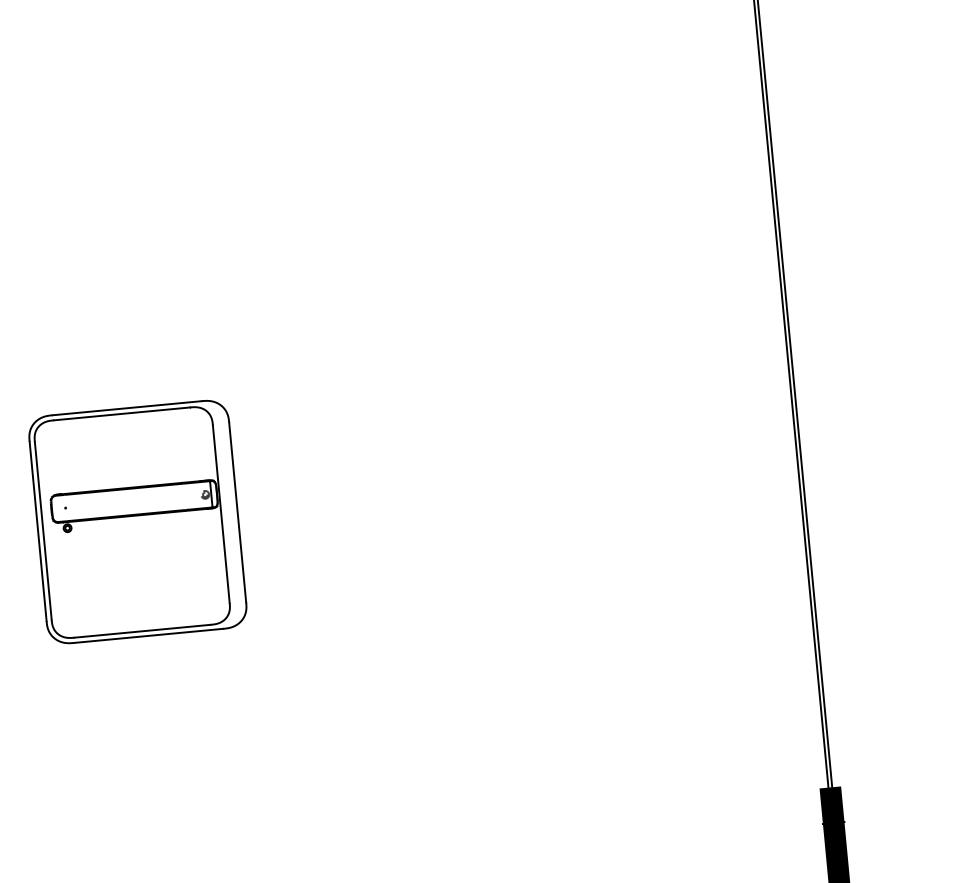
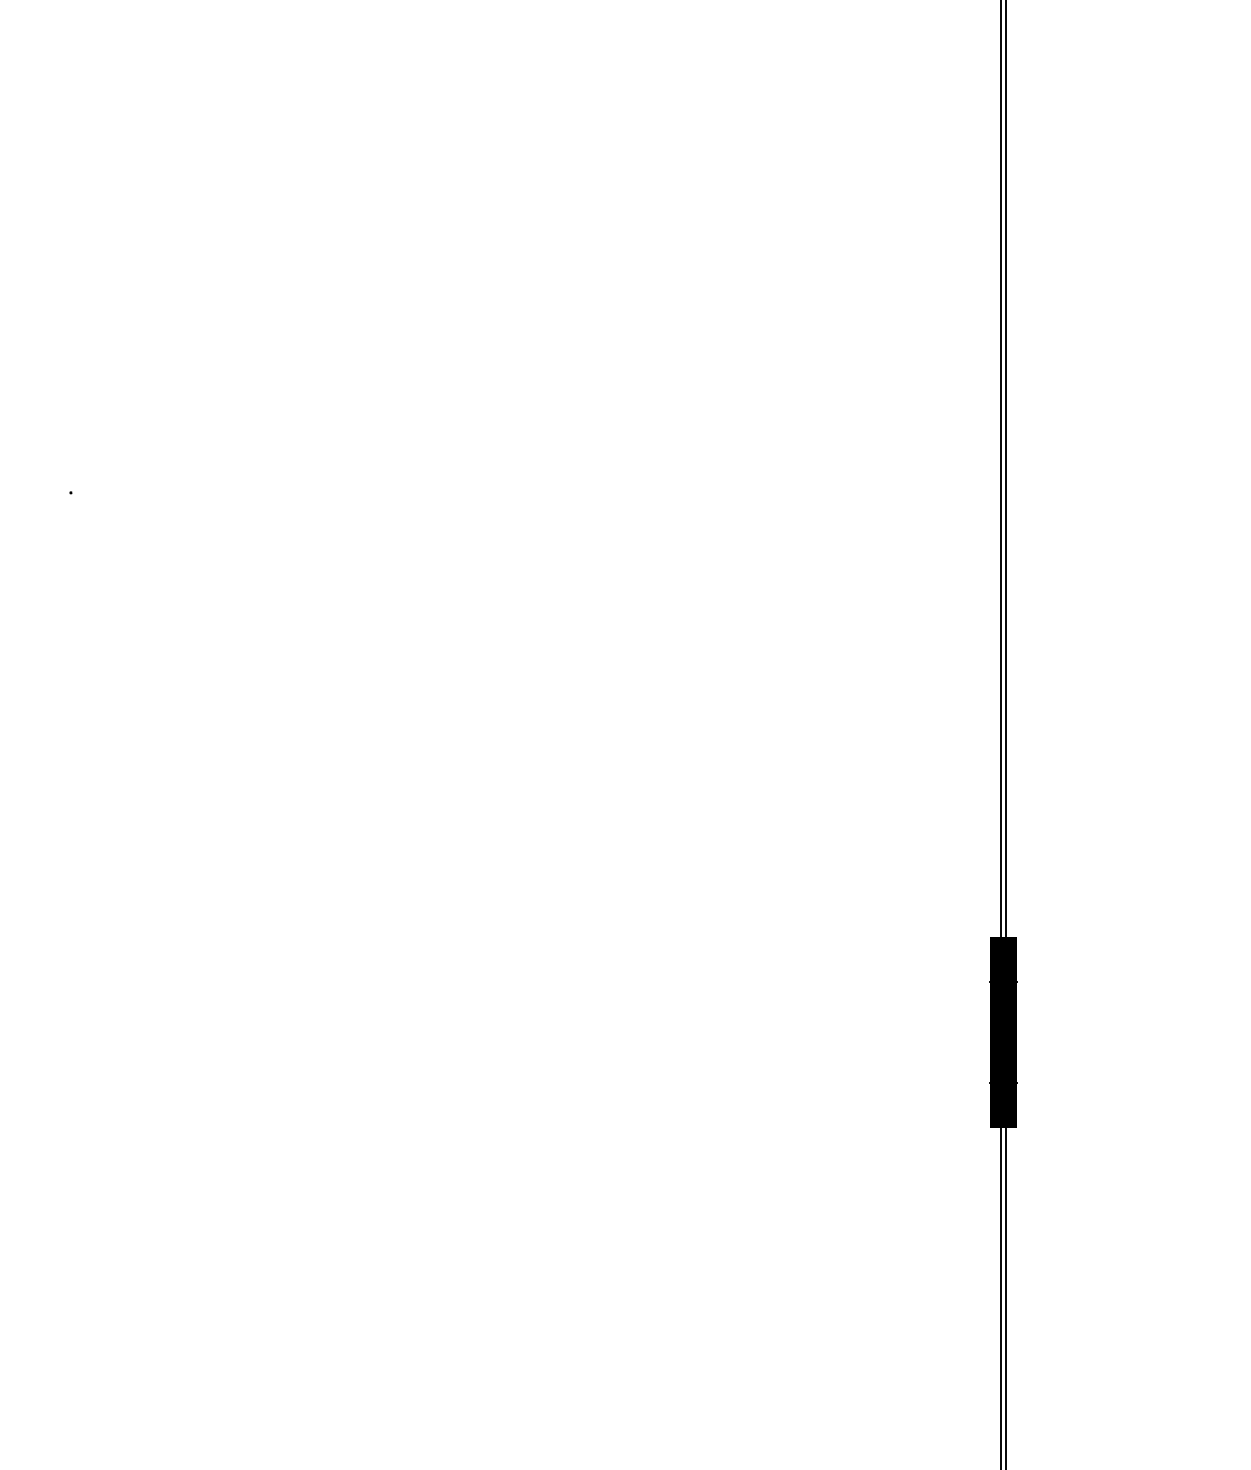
part: (137, 522) -> (160, 519), removed

